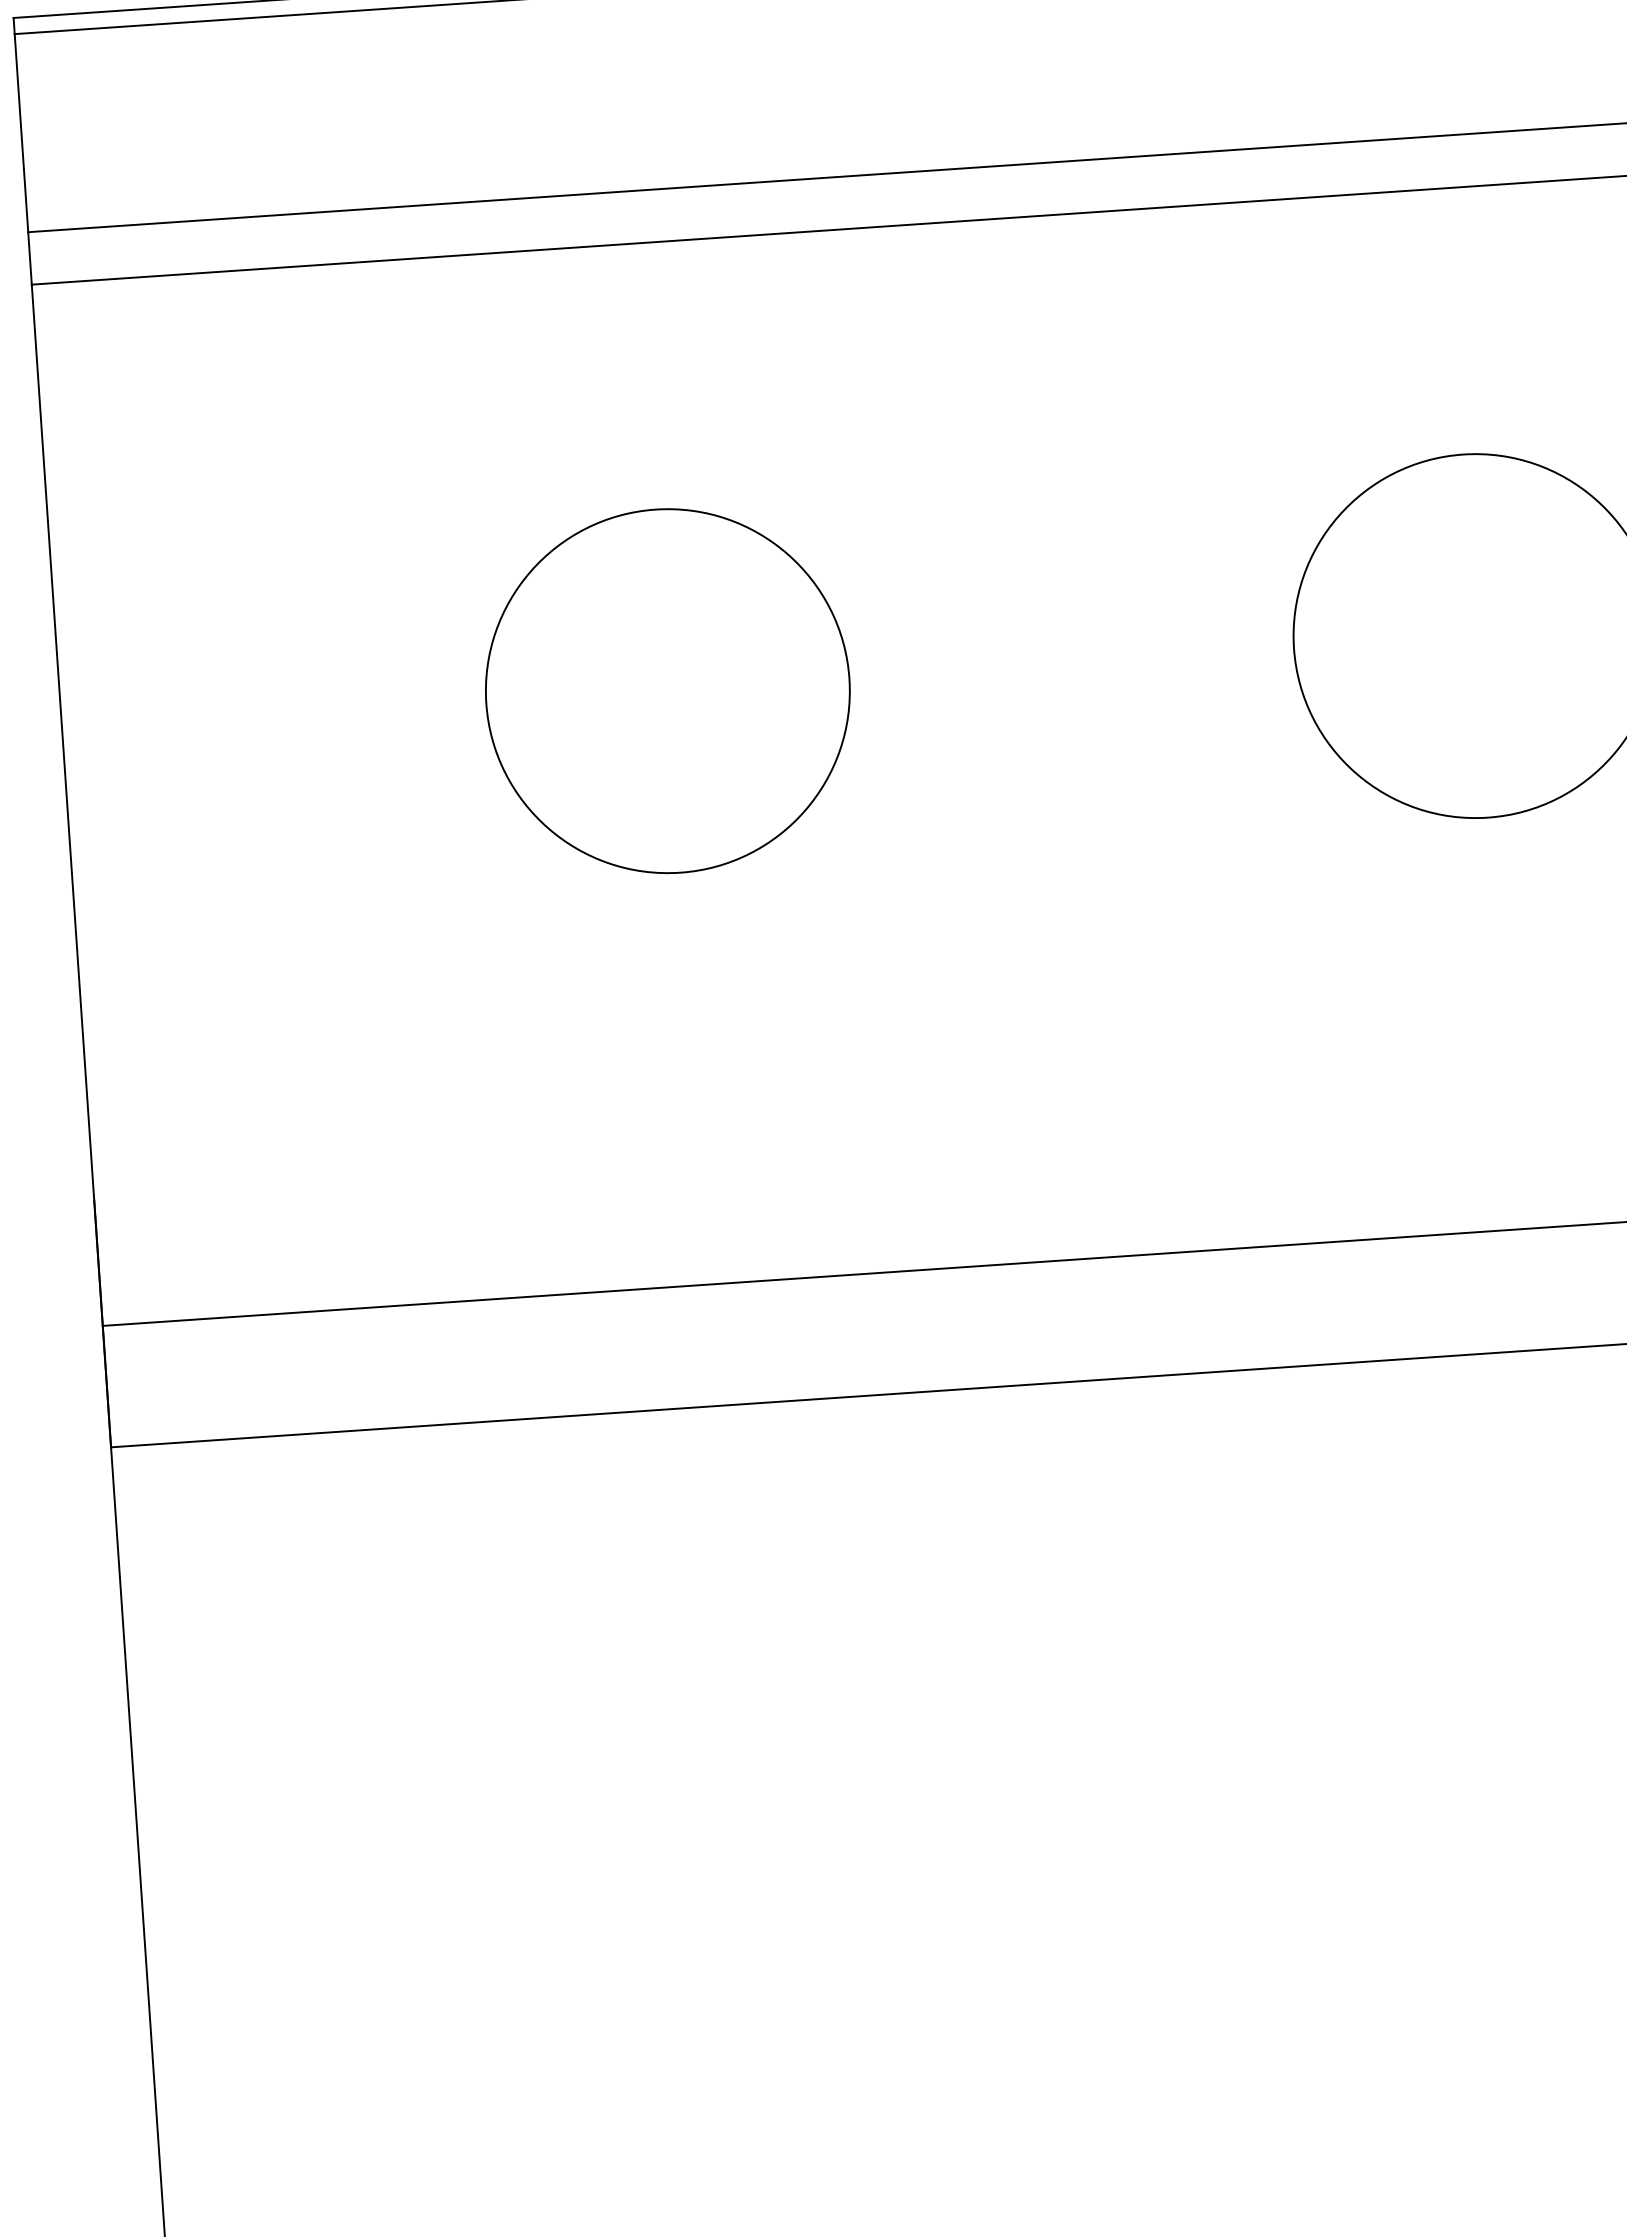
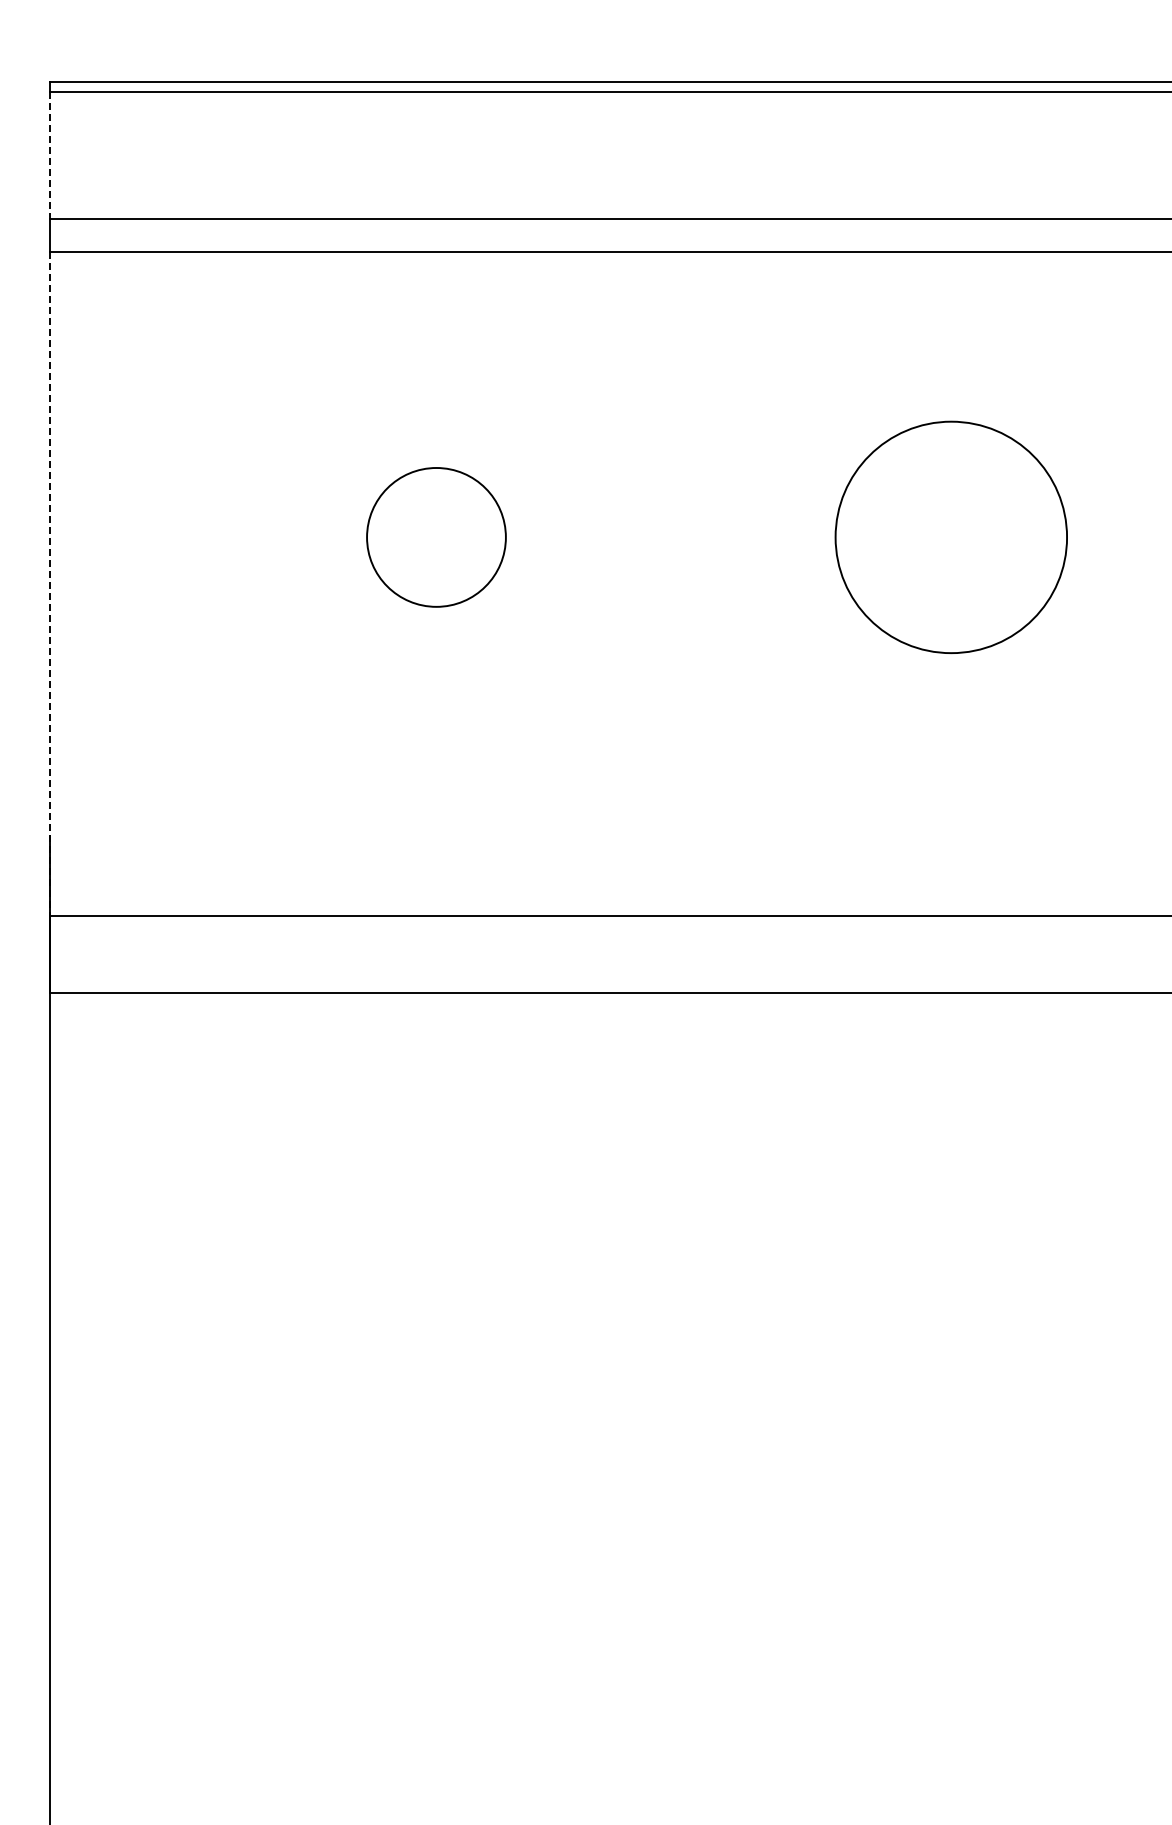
line: (21, 133) -> (50, 155), solid -> dashed
circle: (667, 691) -> (436, 537), size x0.6
line: (67, 804) -> (50, 583), solid -> dashed

